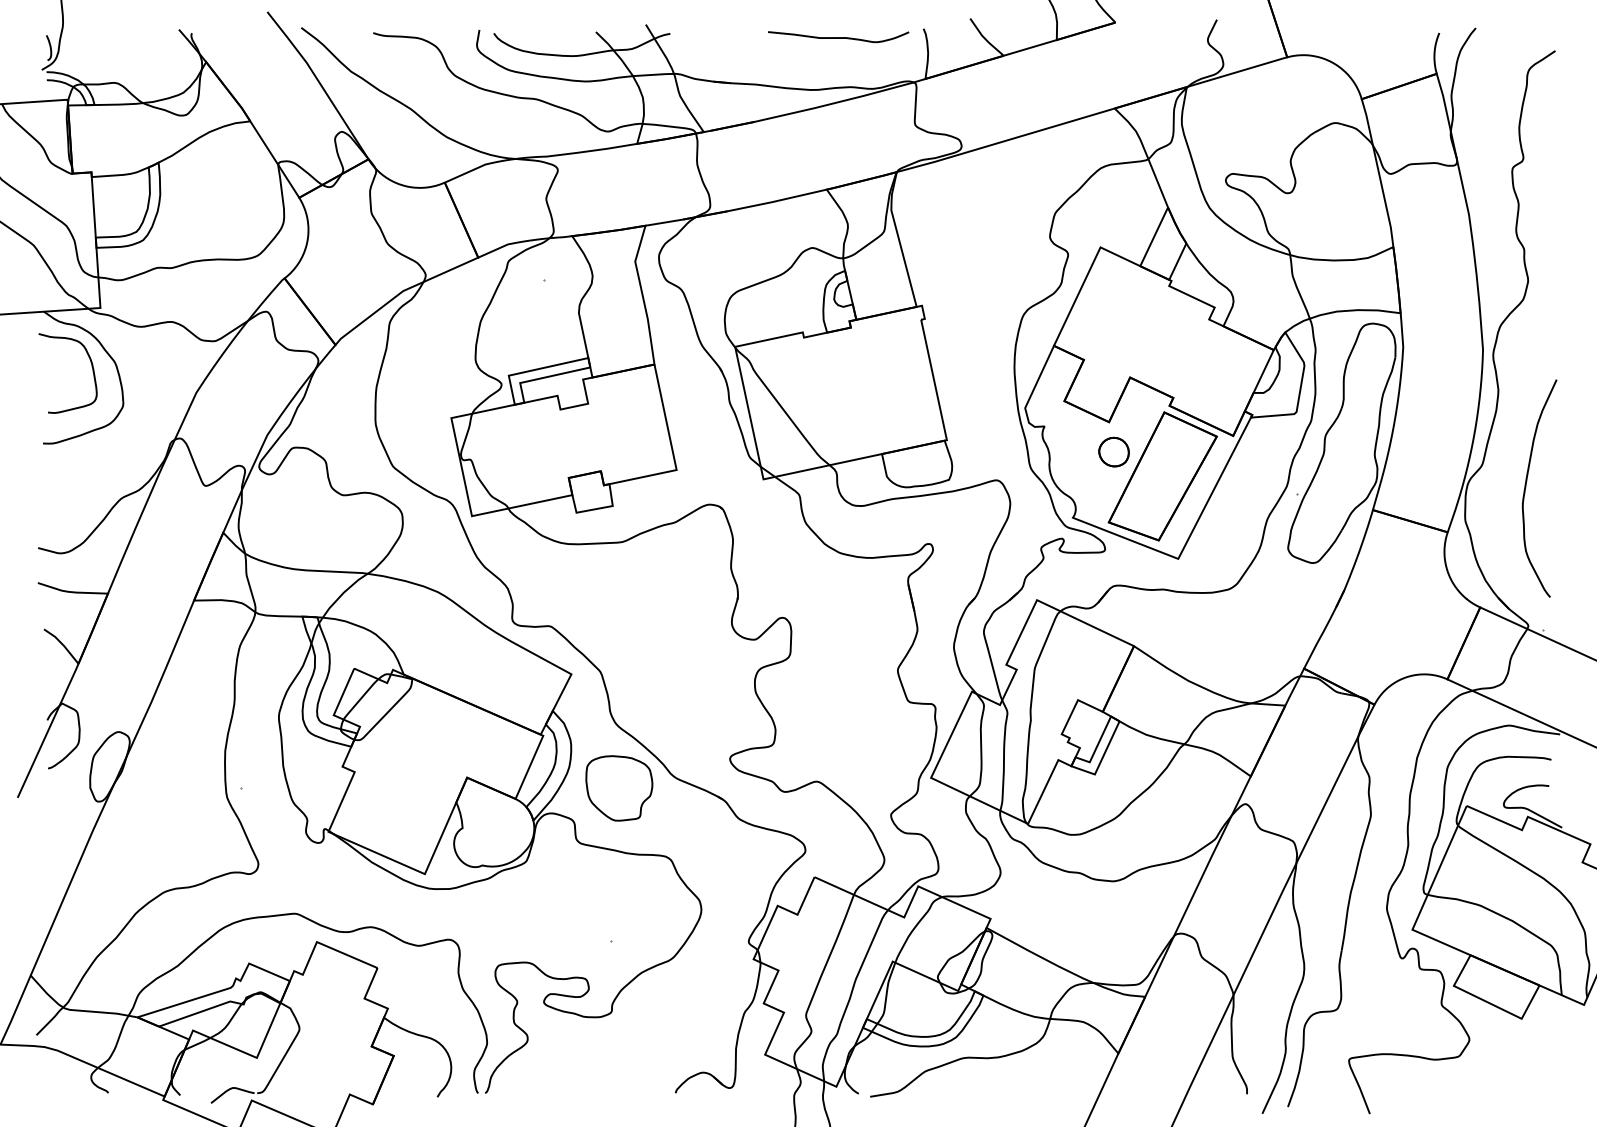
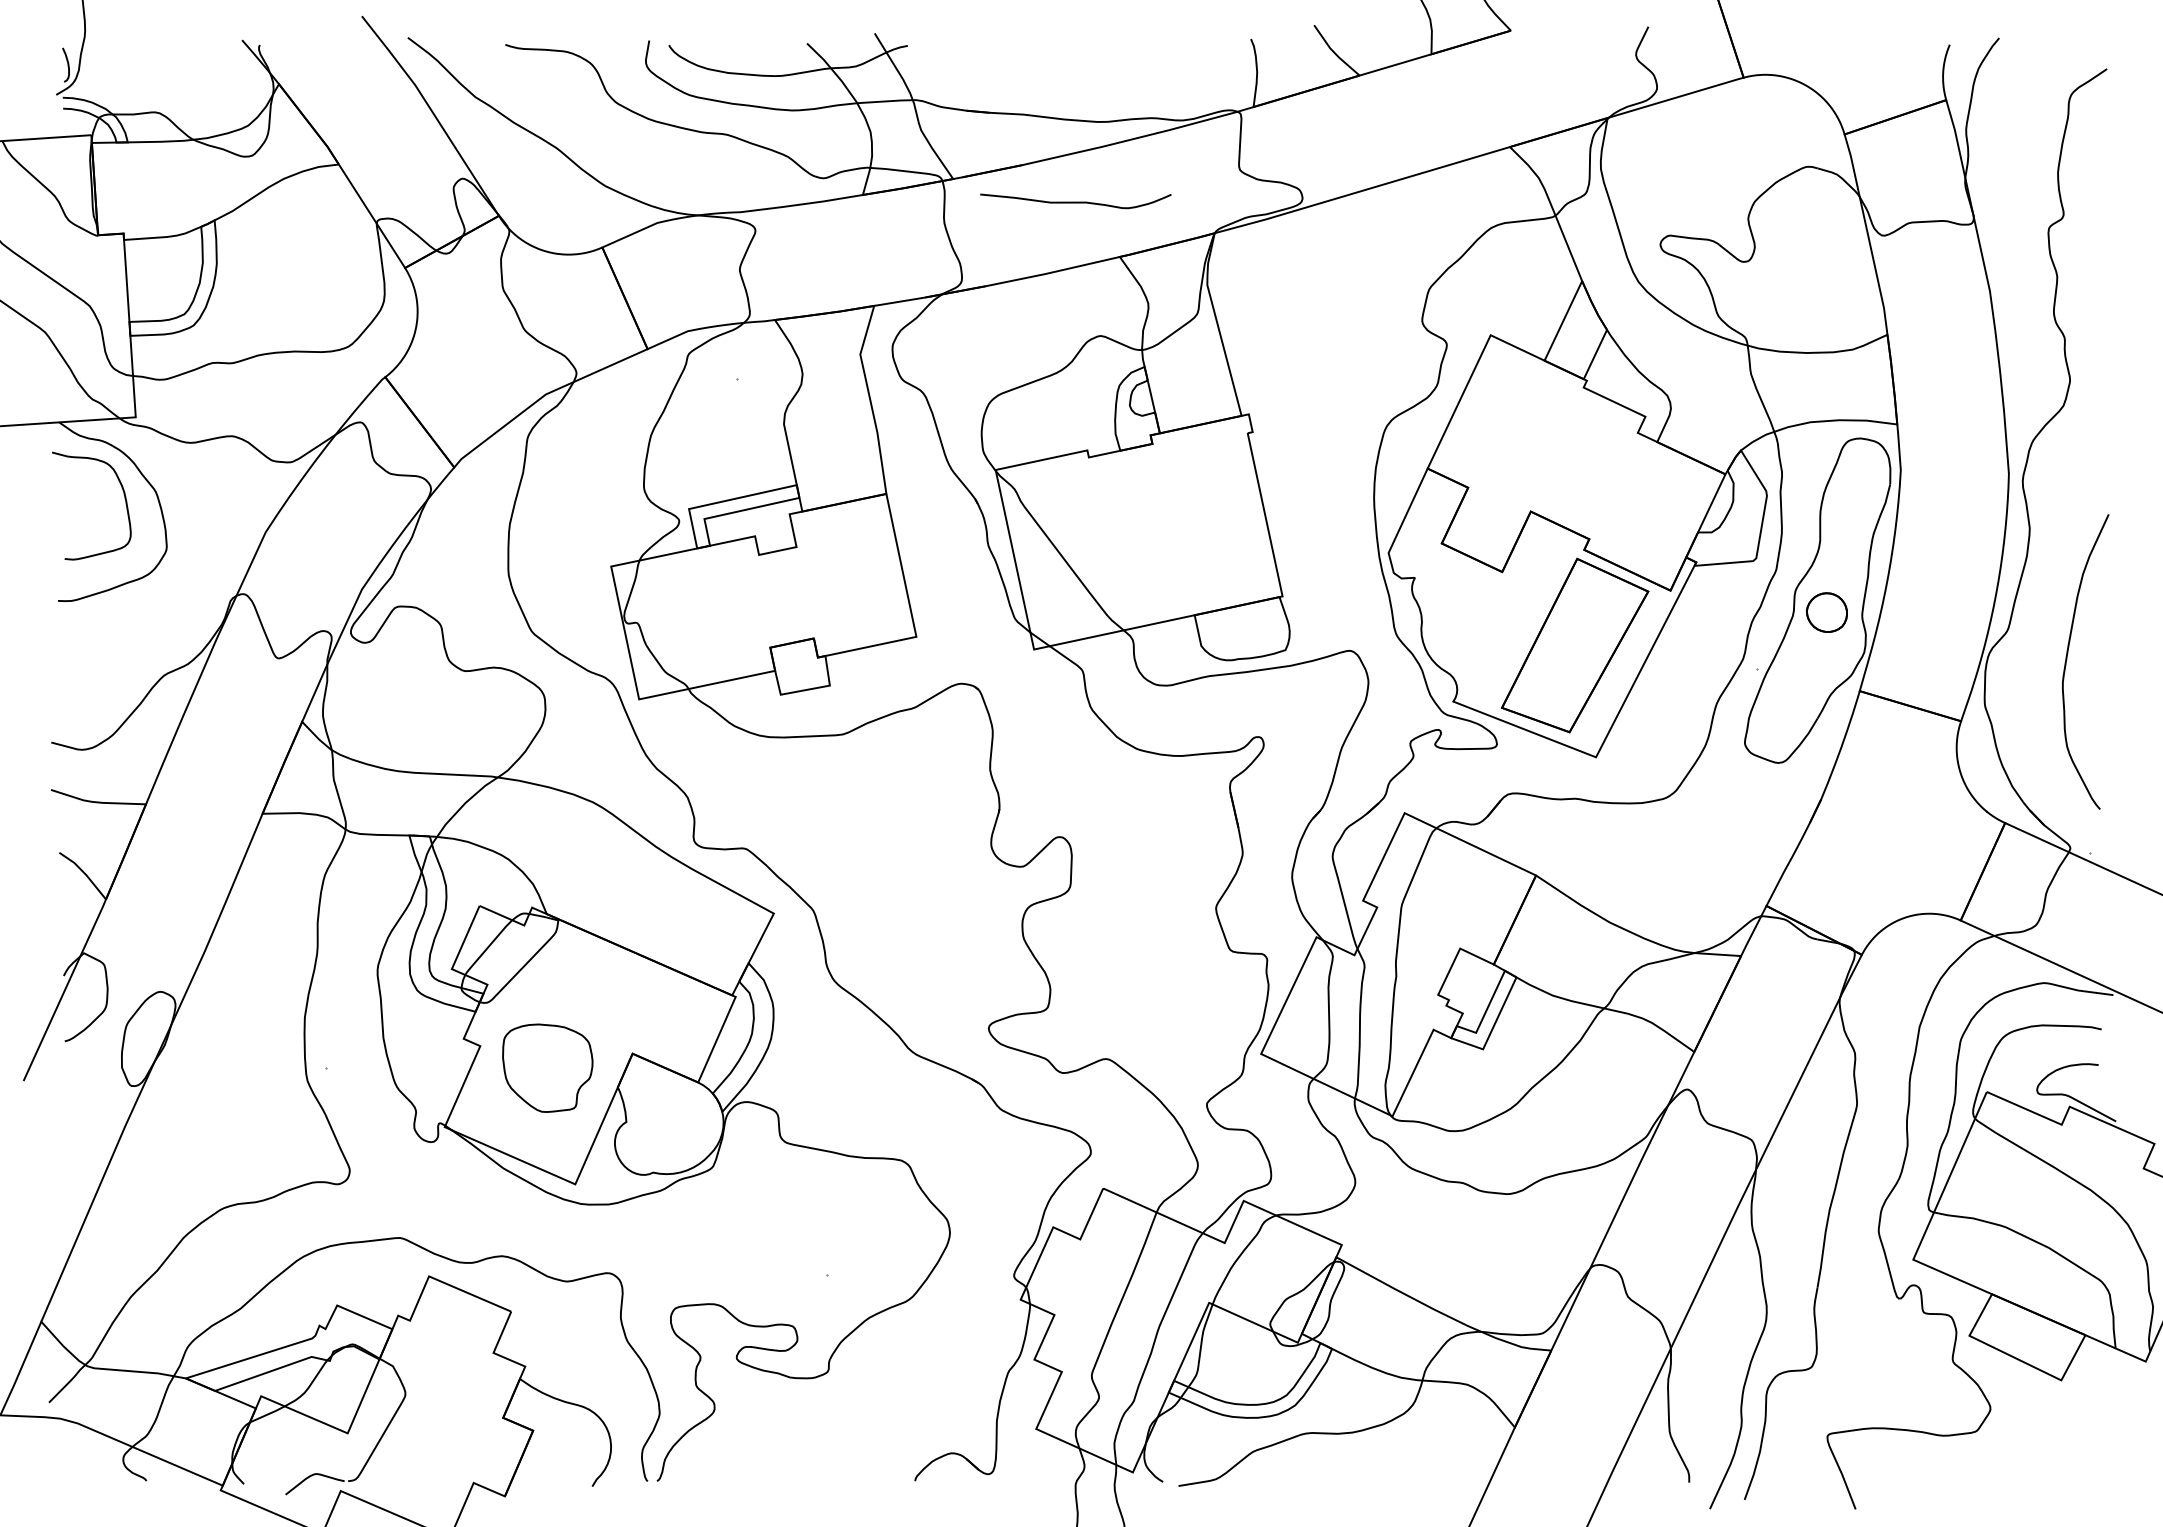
curve: (838, 37) -> (1075, 201), moved
part: (1113, 452) -> (1826, 612), moved
part: (619, 787) -> (547, 1067), moved

